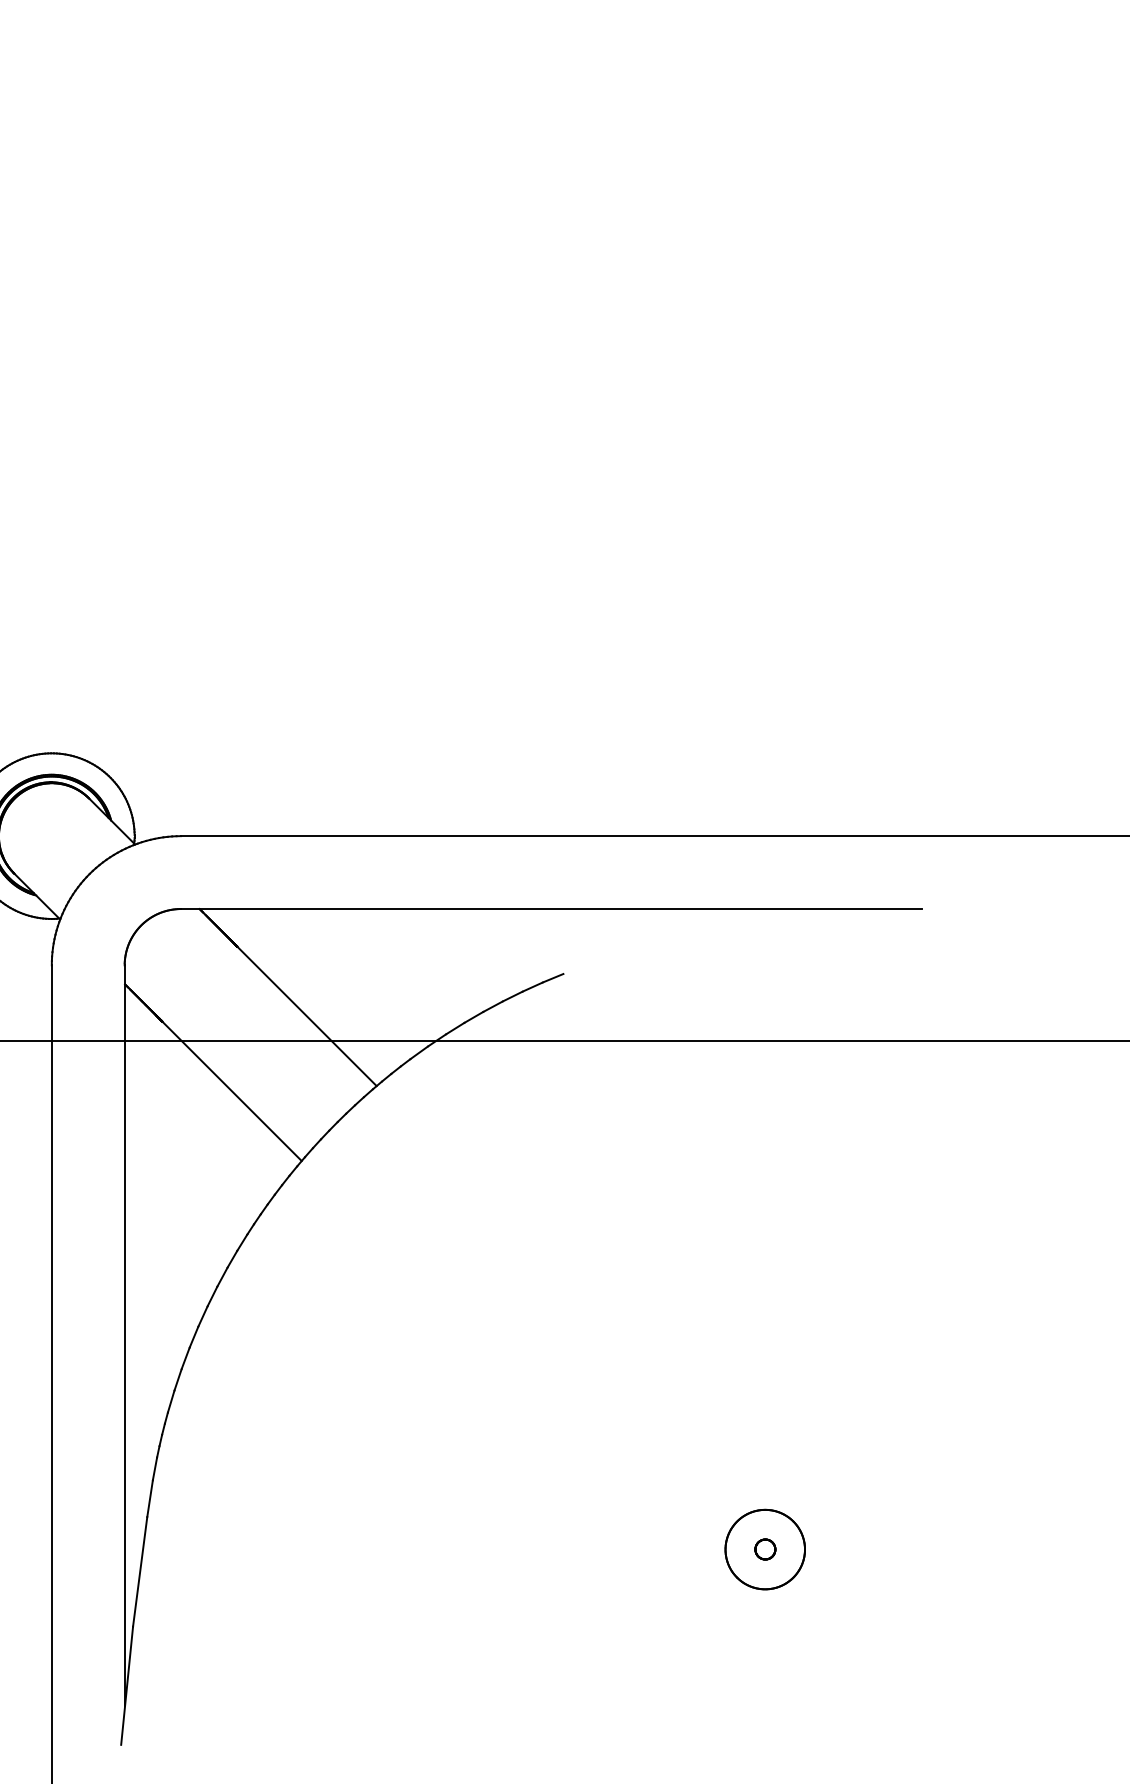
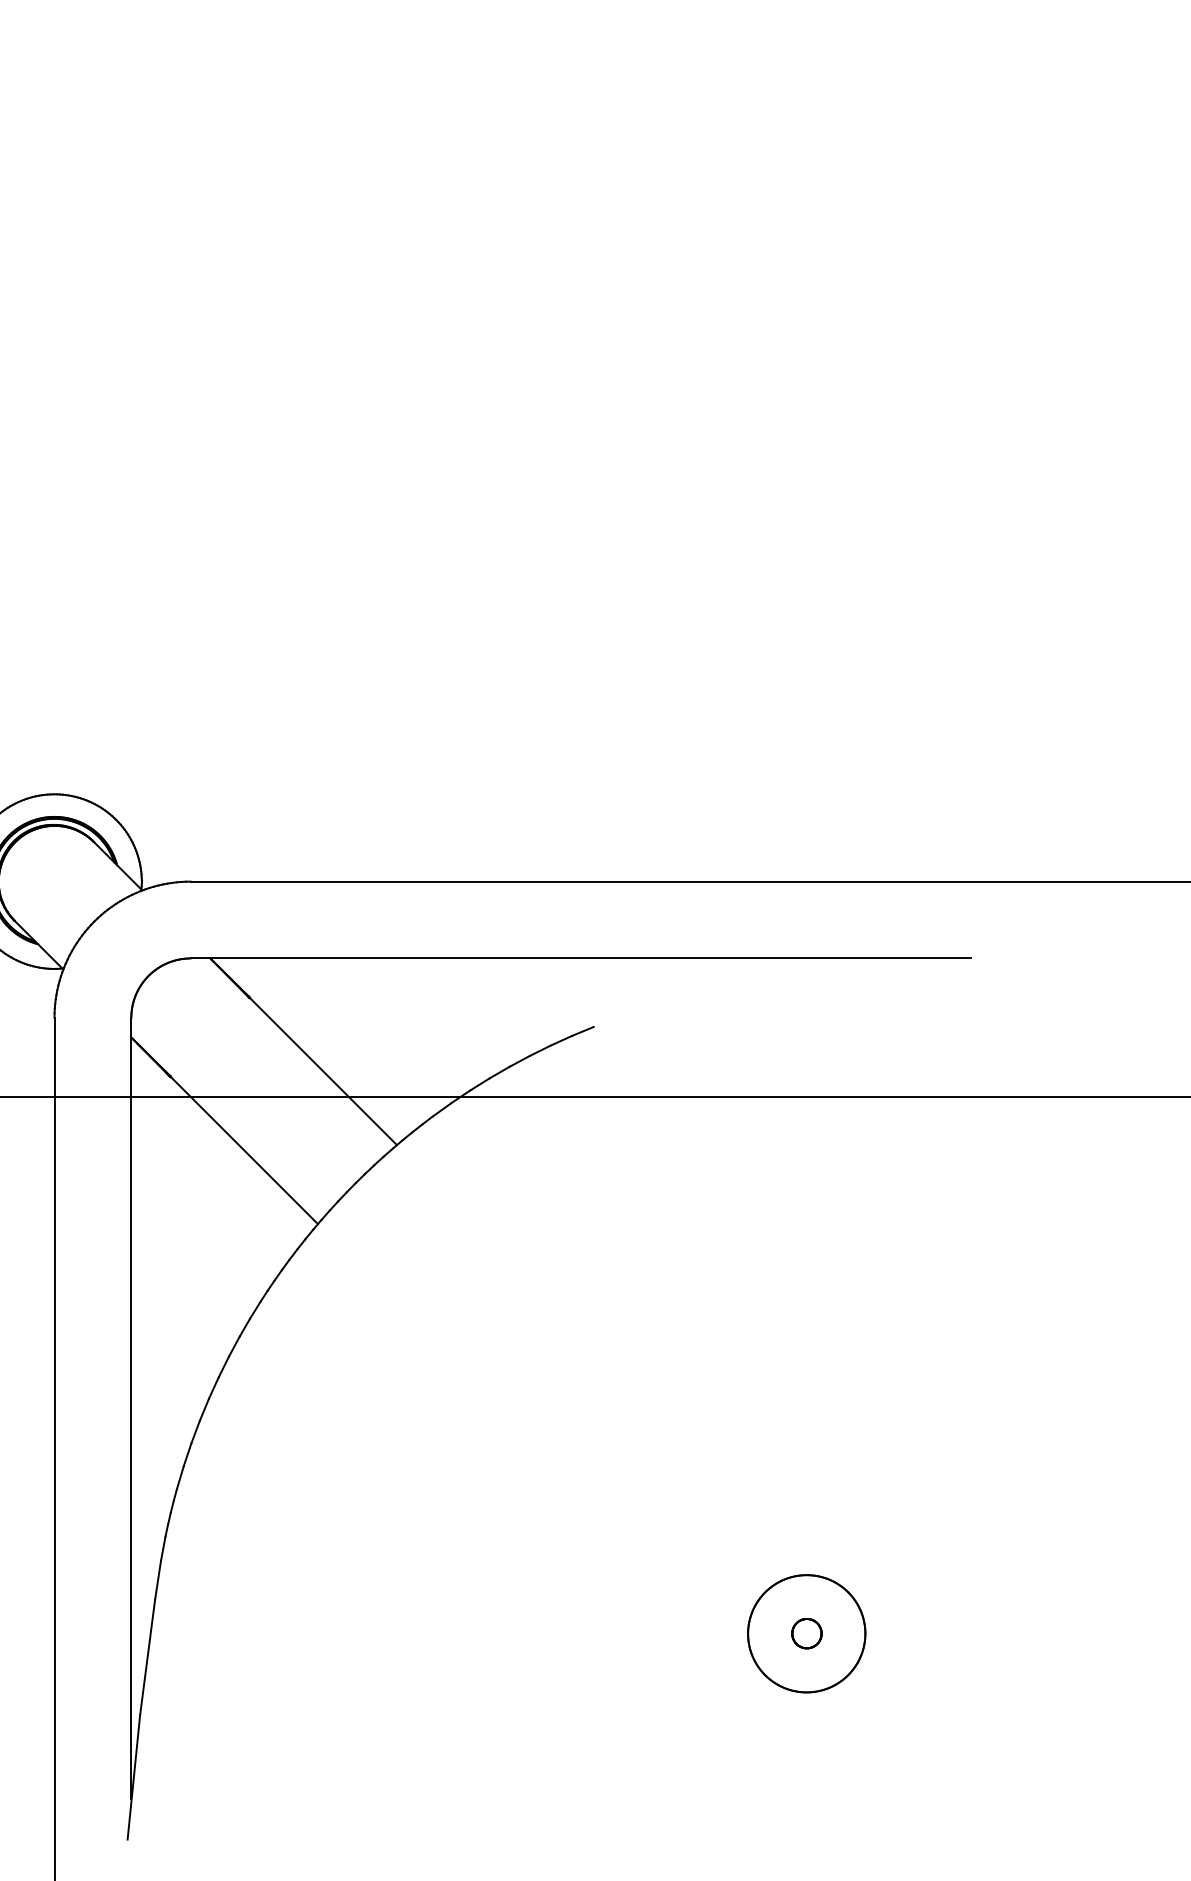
part: (764, 1549) -> (805, 1633), size x1.4

